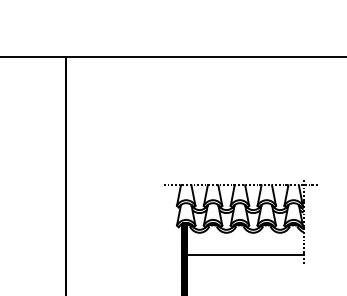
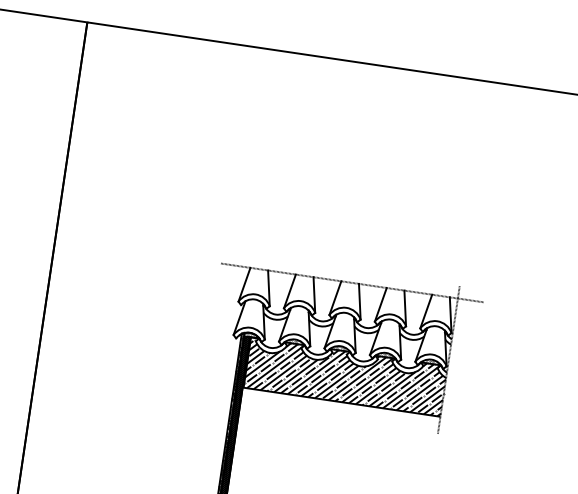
hatch: (245, 240) -> (345, 377), added

